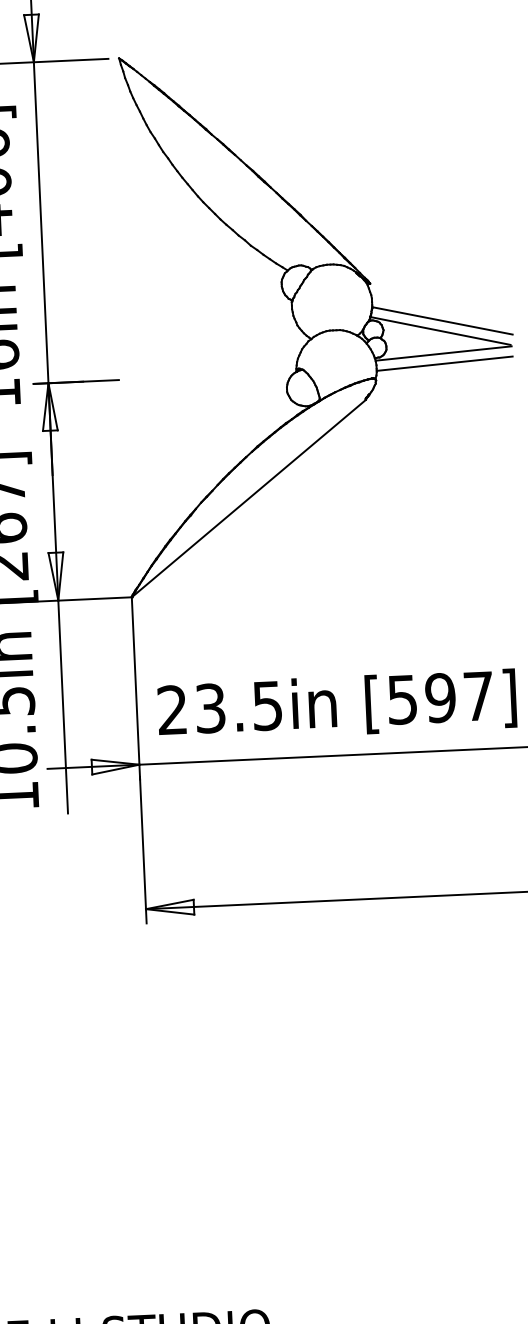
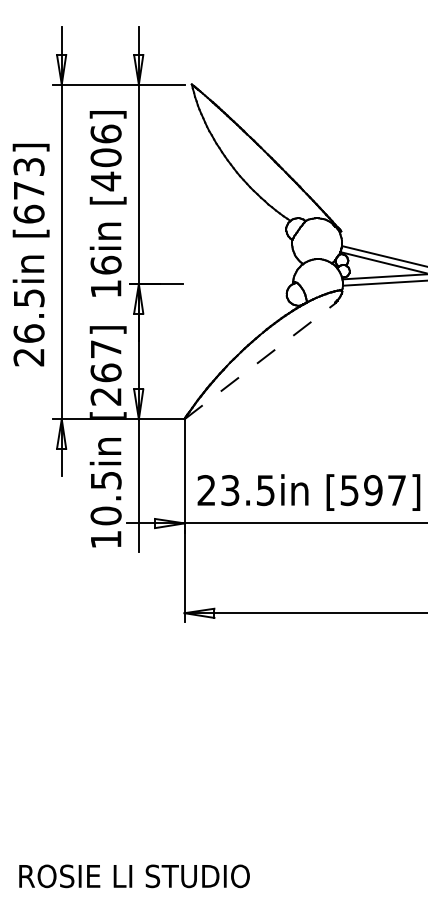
line: (249, 498) -> (260, 361), solid -> dashed

